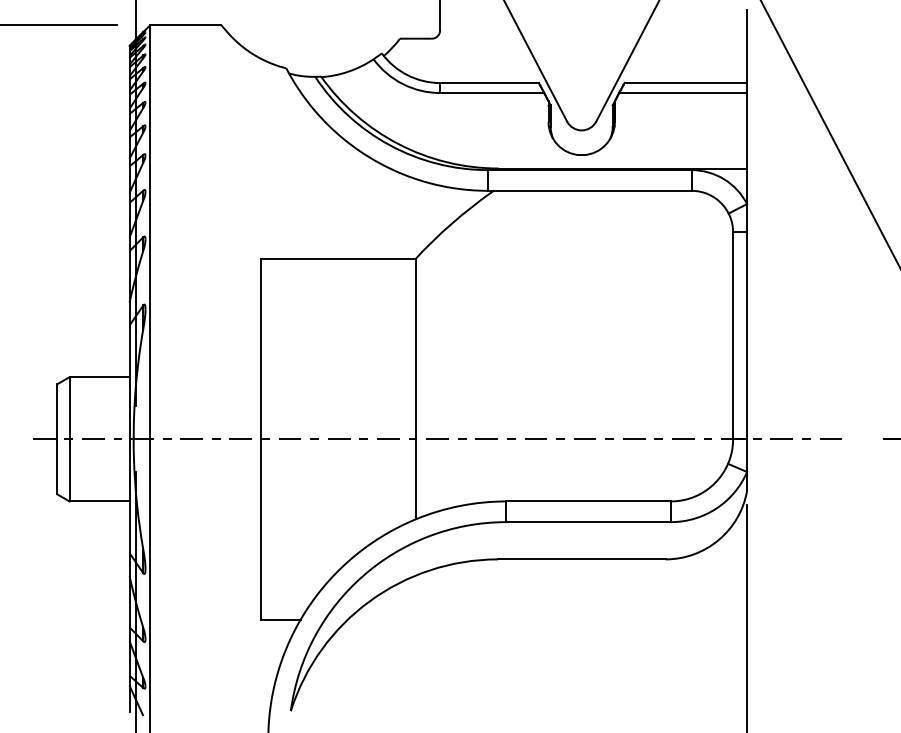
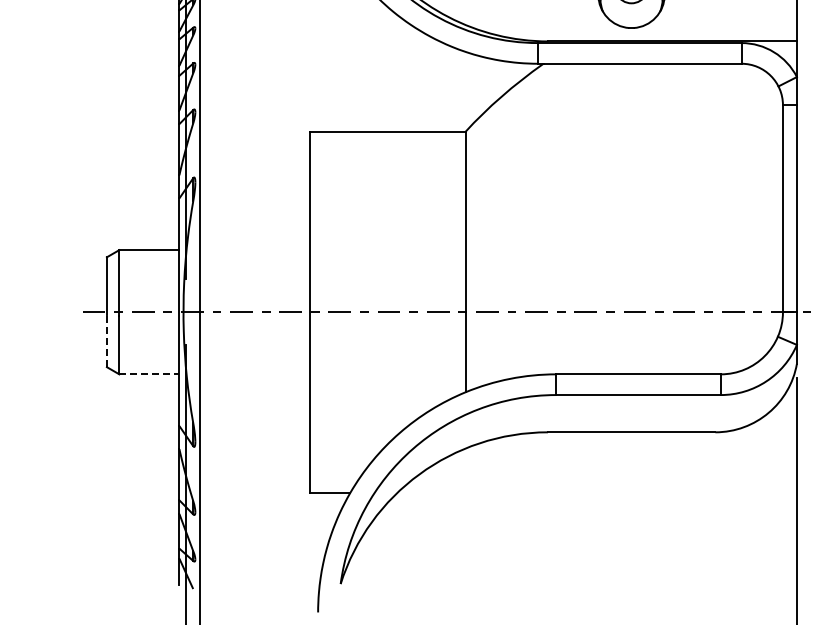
line: (57, 467) -> (107, 340), solid -> dashed
line: (100, 501) -> (150, 374), solid -> dashed

